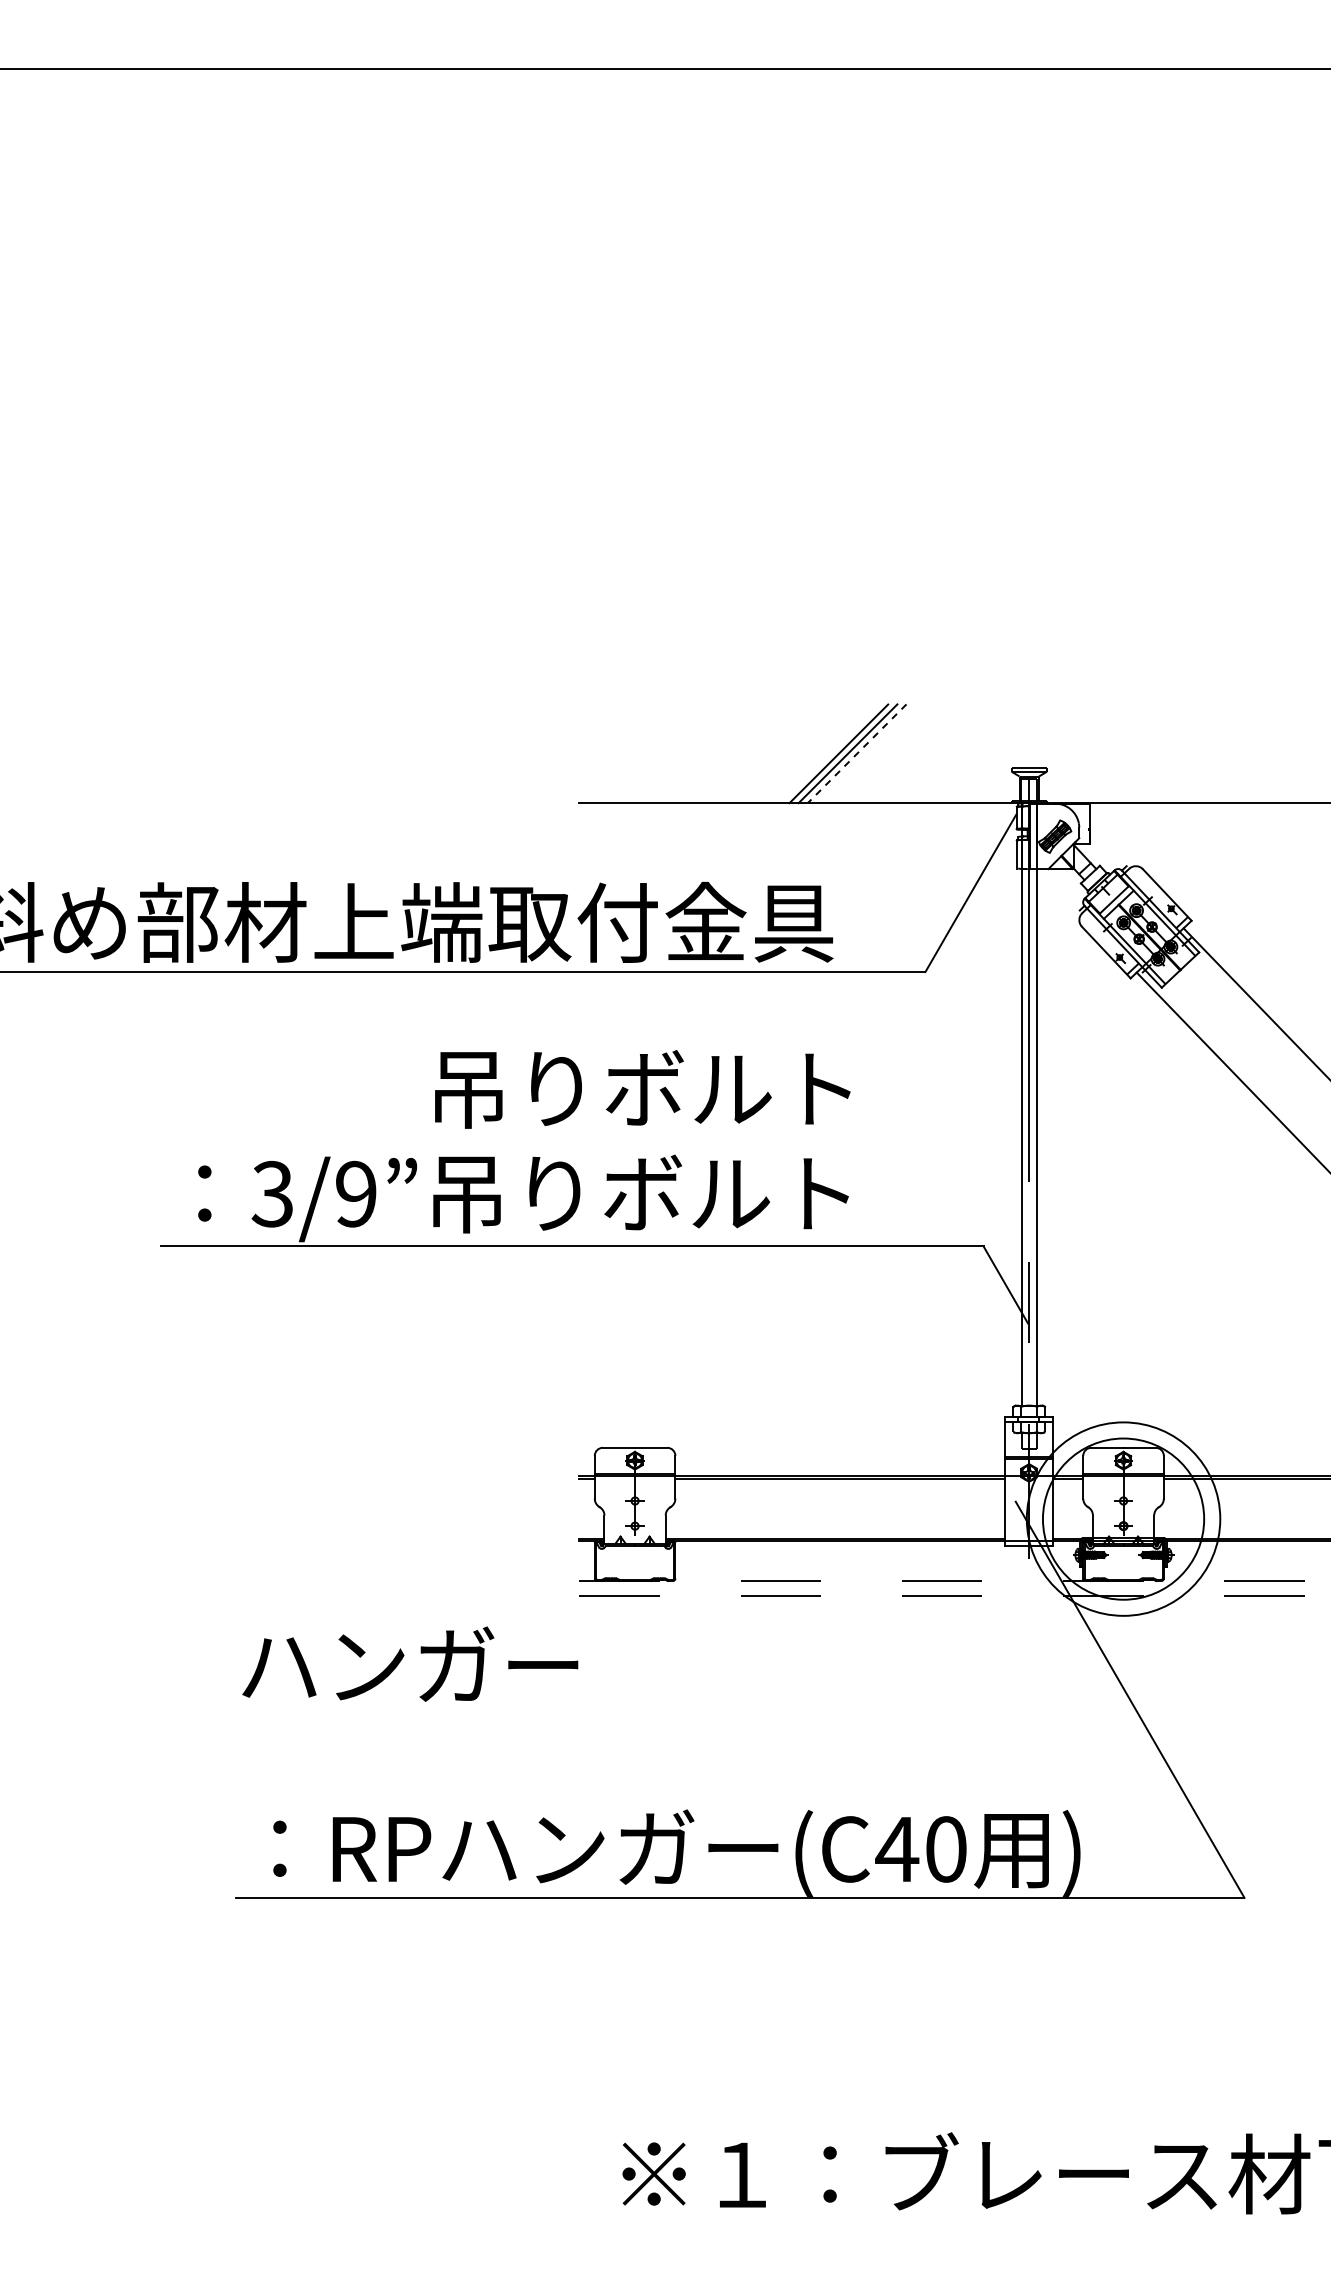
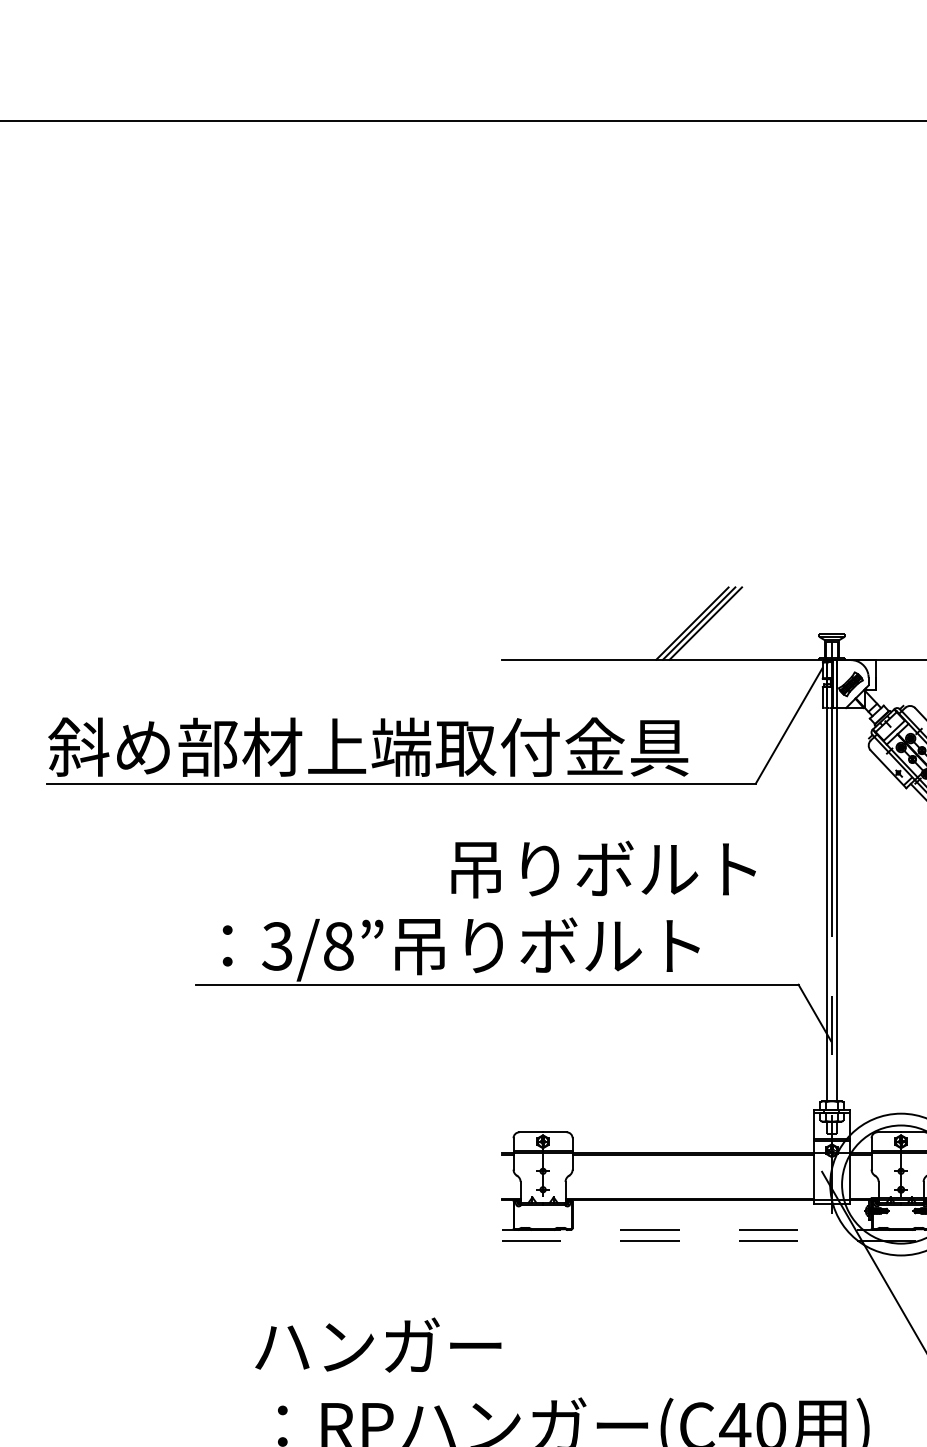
line: (857, 753) -> (706, 623), dashed -> solid
text: (642, 1089) -> (603, 869), moved
text: (356, 1193) -> (338, 945), 3/9 -> 3/8
text: (410, 1663) -> (378, 1344), moved

